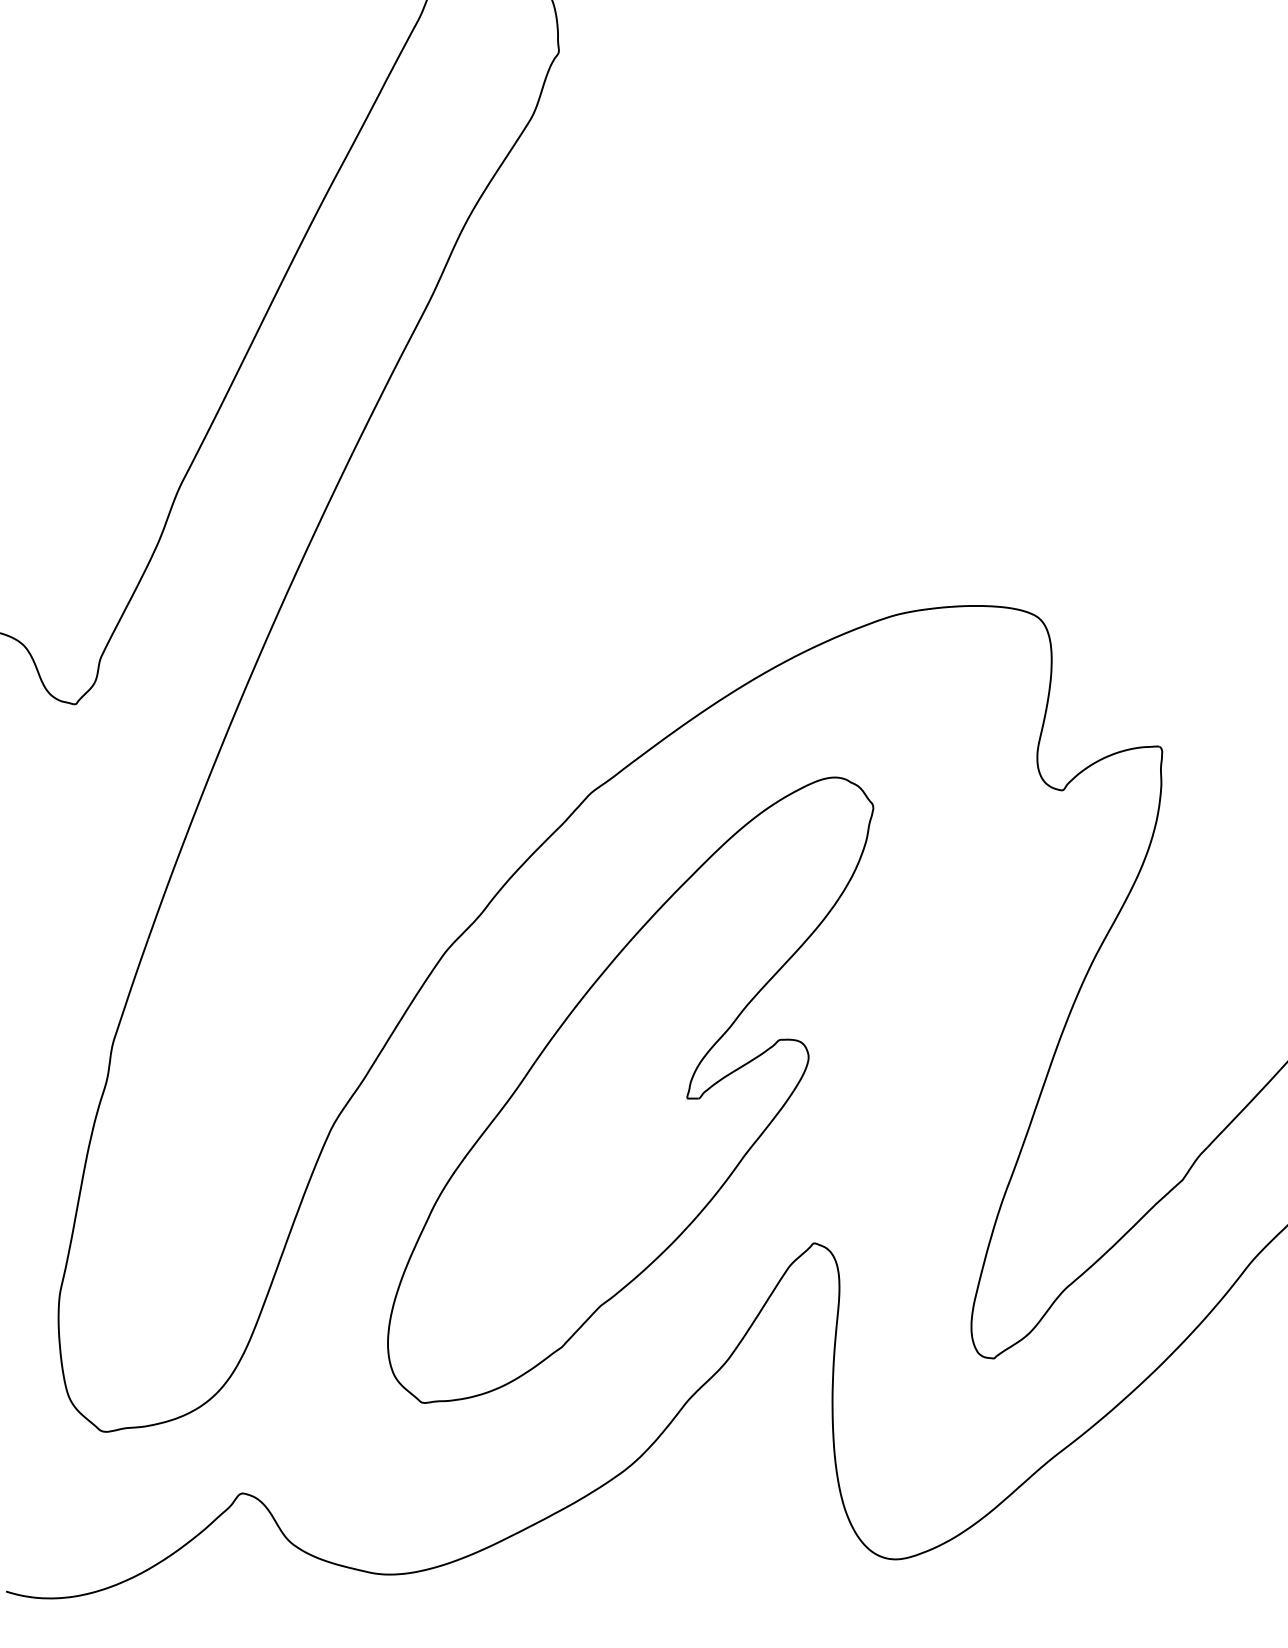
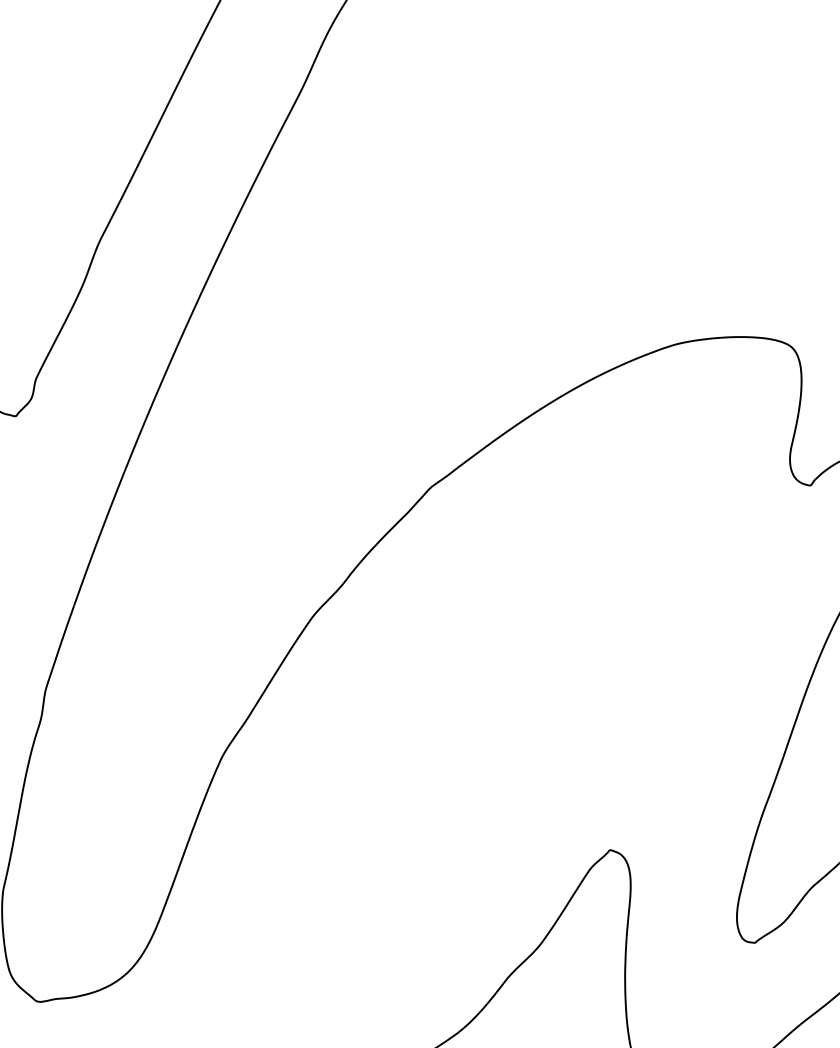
part: (630, 1089) -> (462, 726), removed

